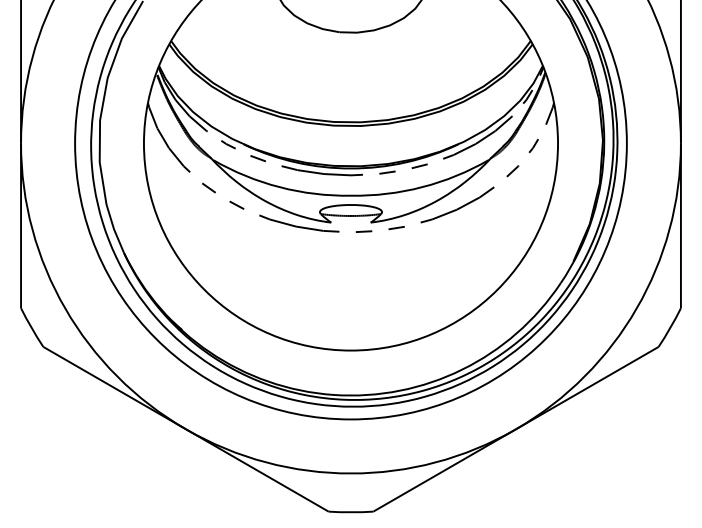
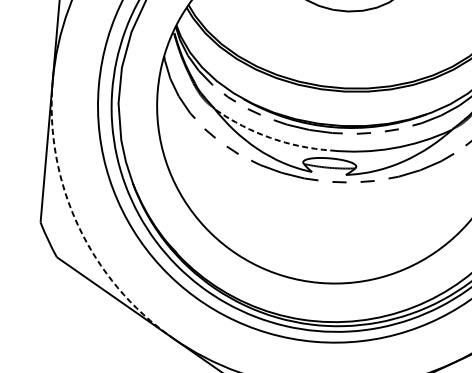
arc: (279, 187) -> (270, 138), solid -> dashed
arc: (65, 308) -> (78, 225), solid -> dashed

